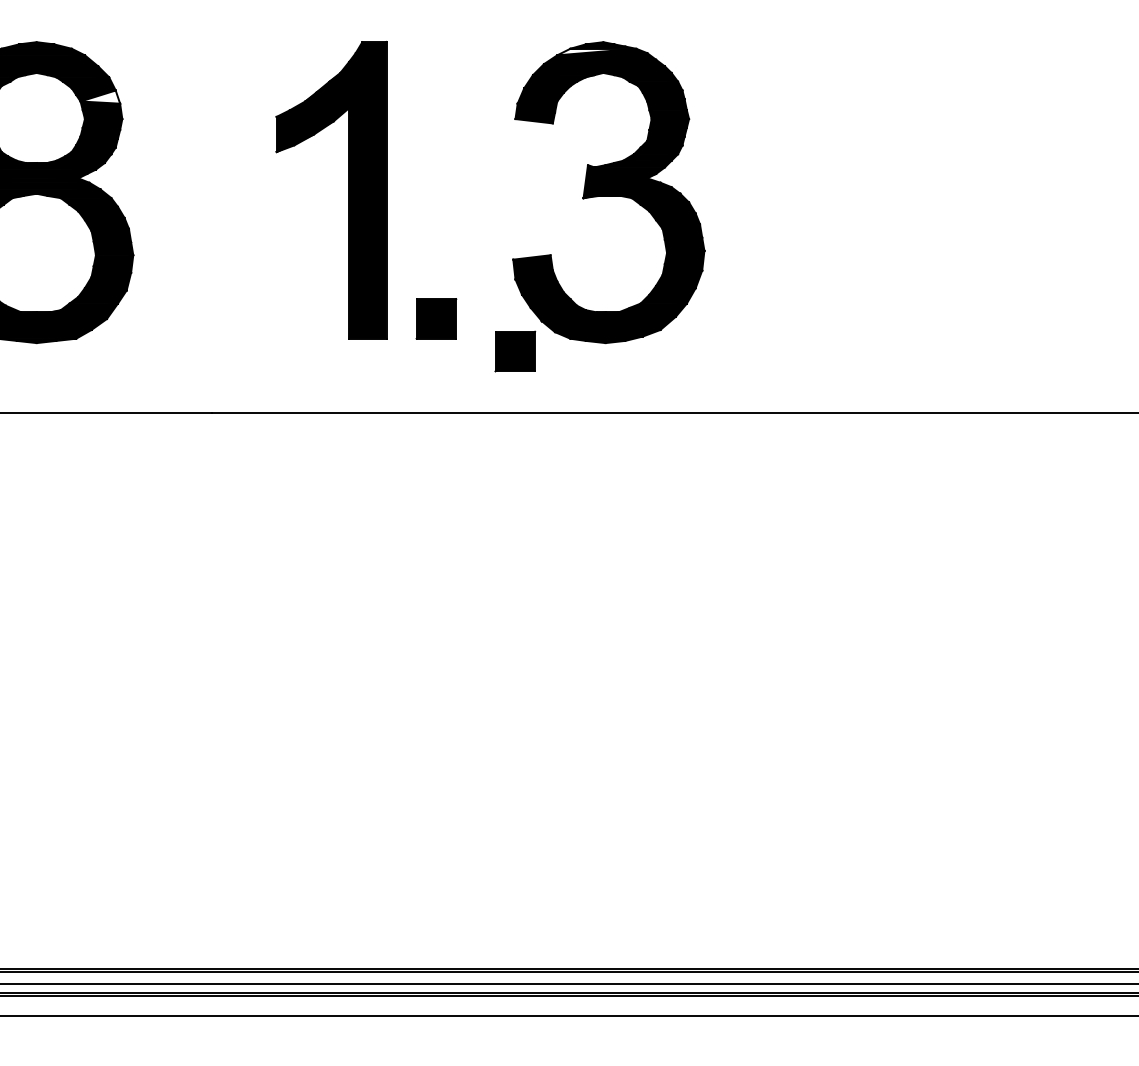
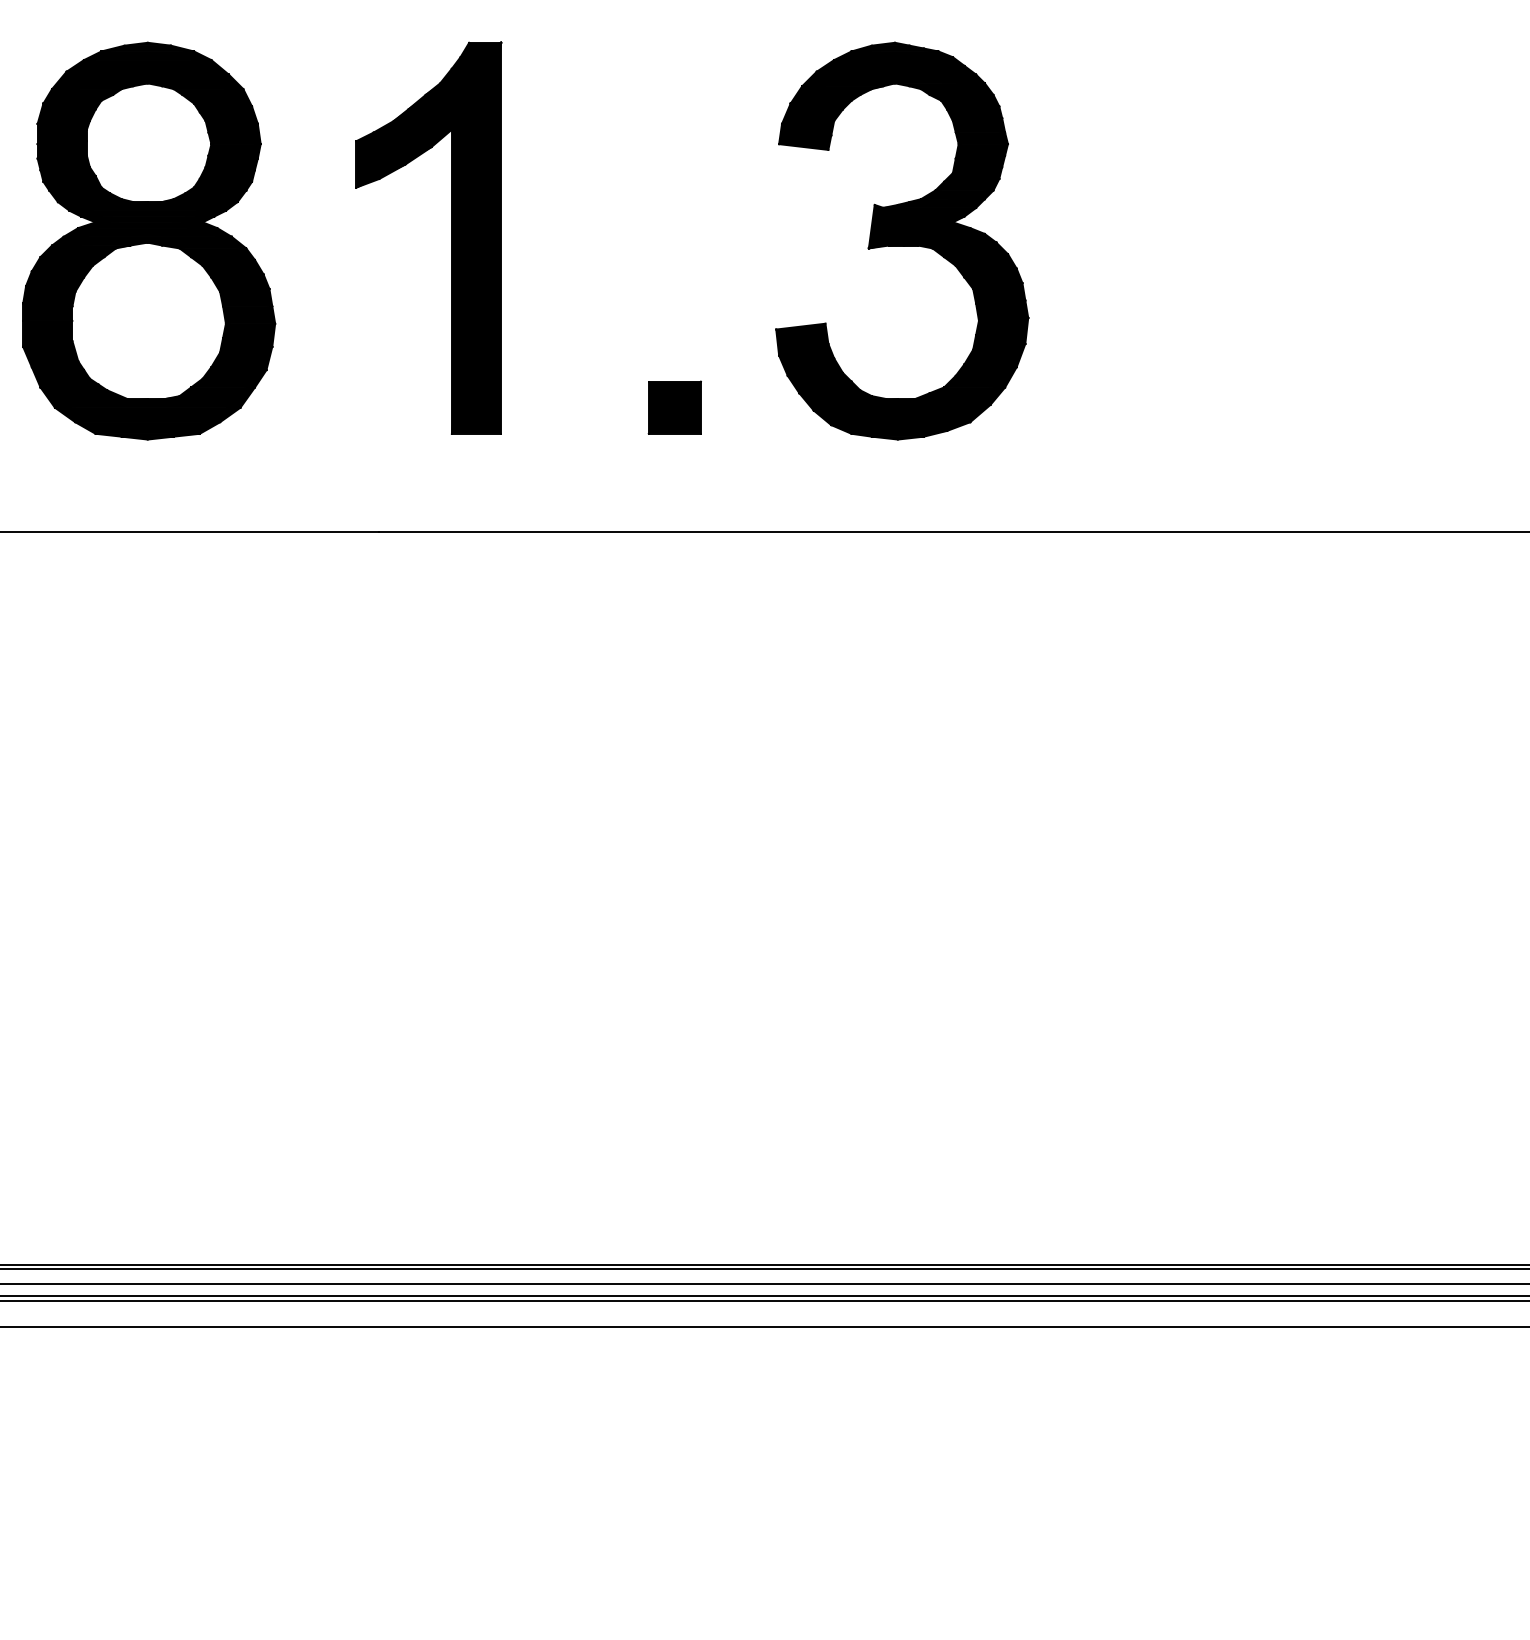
fill: (596, 51) -> (886, 55), added
fill: (100, 96) -> (231, 114), added
part: (348, 189) -> (451, 237), moved
part: (515, 351) -> (778, 450), removed

